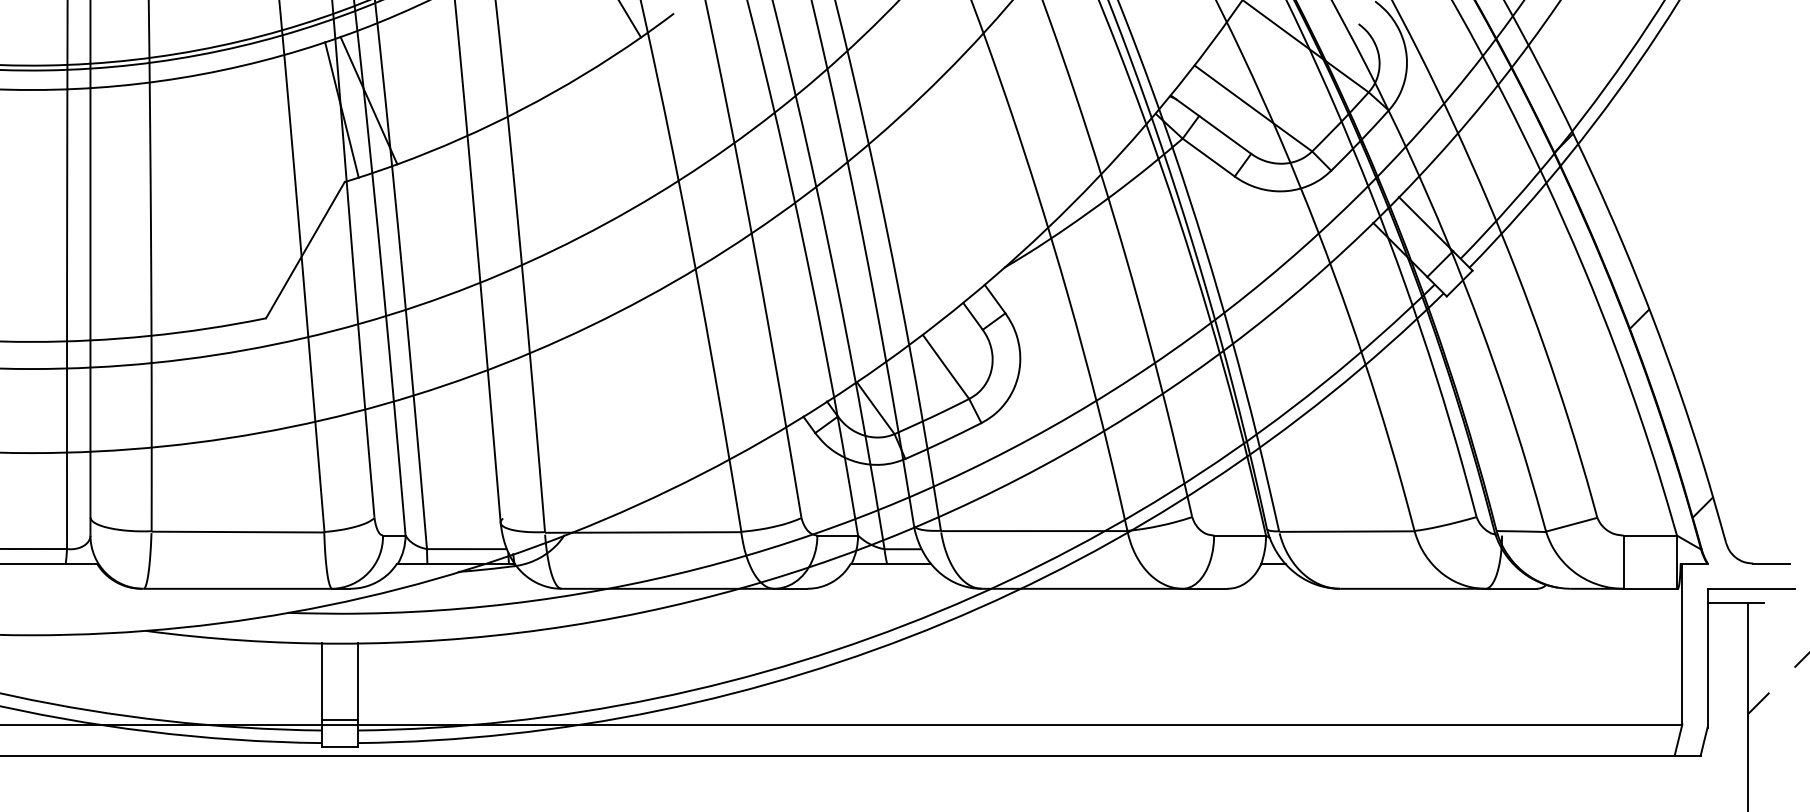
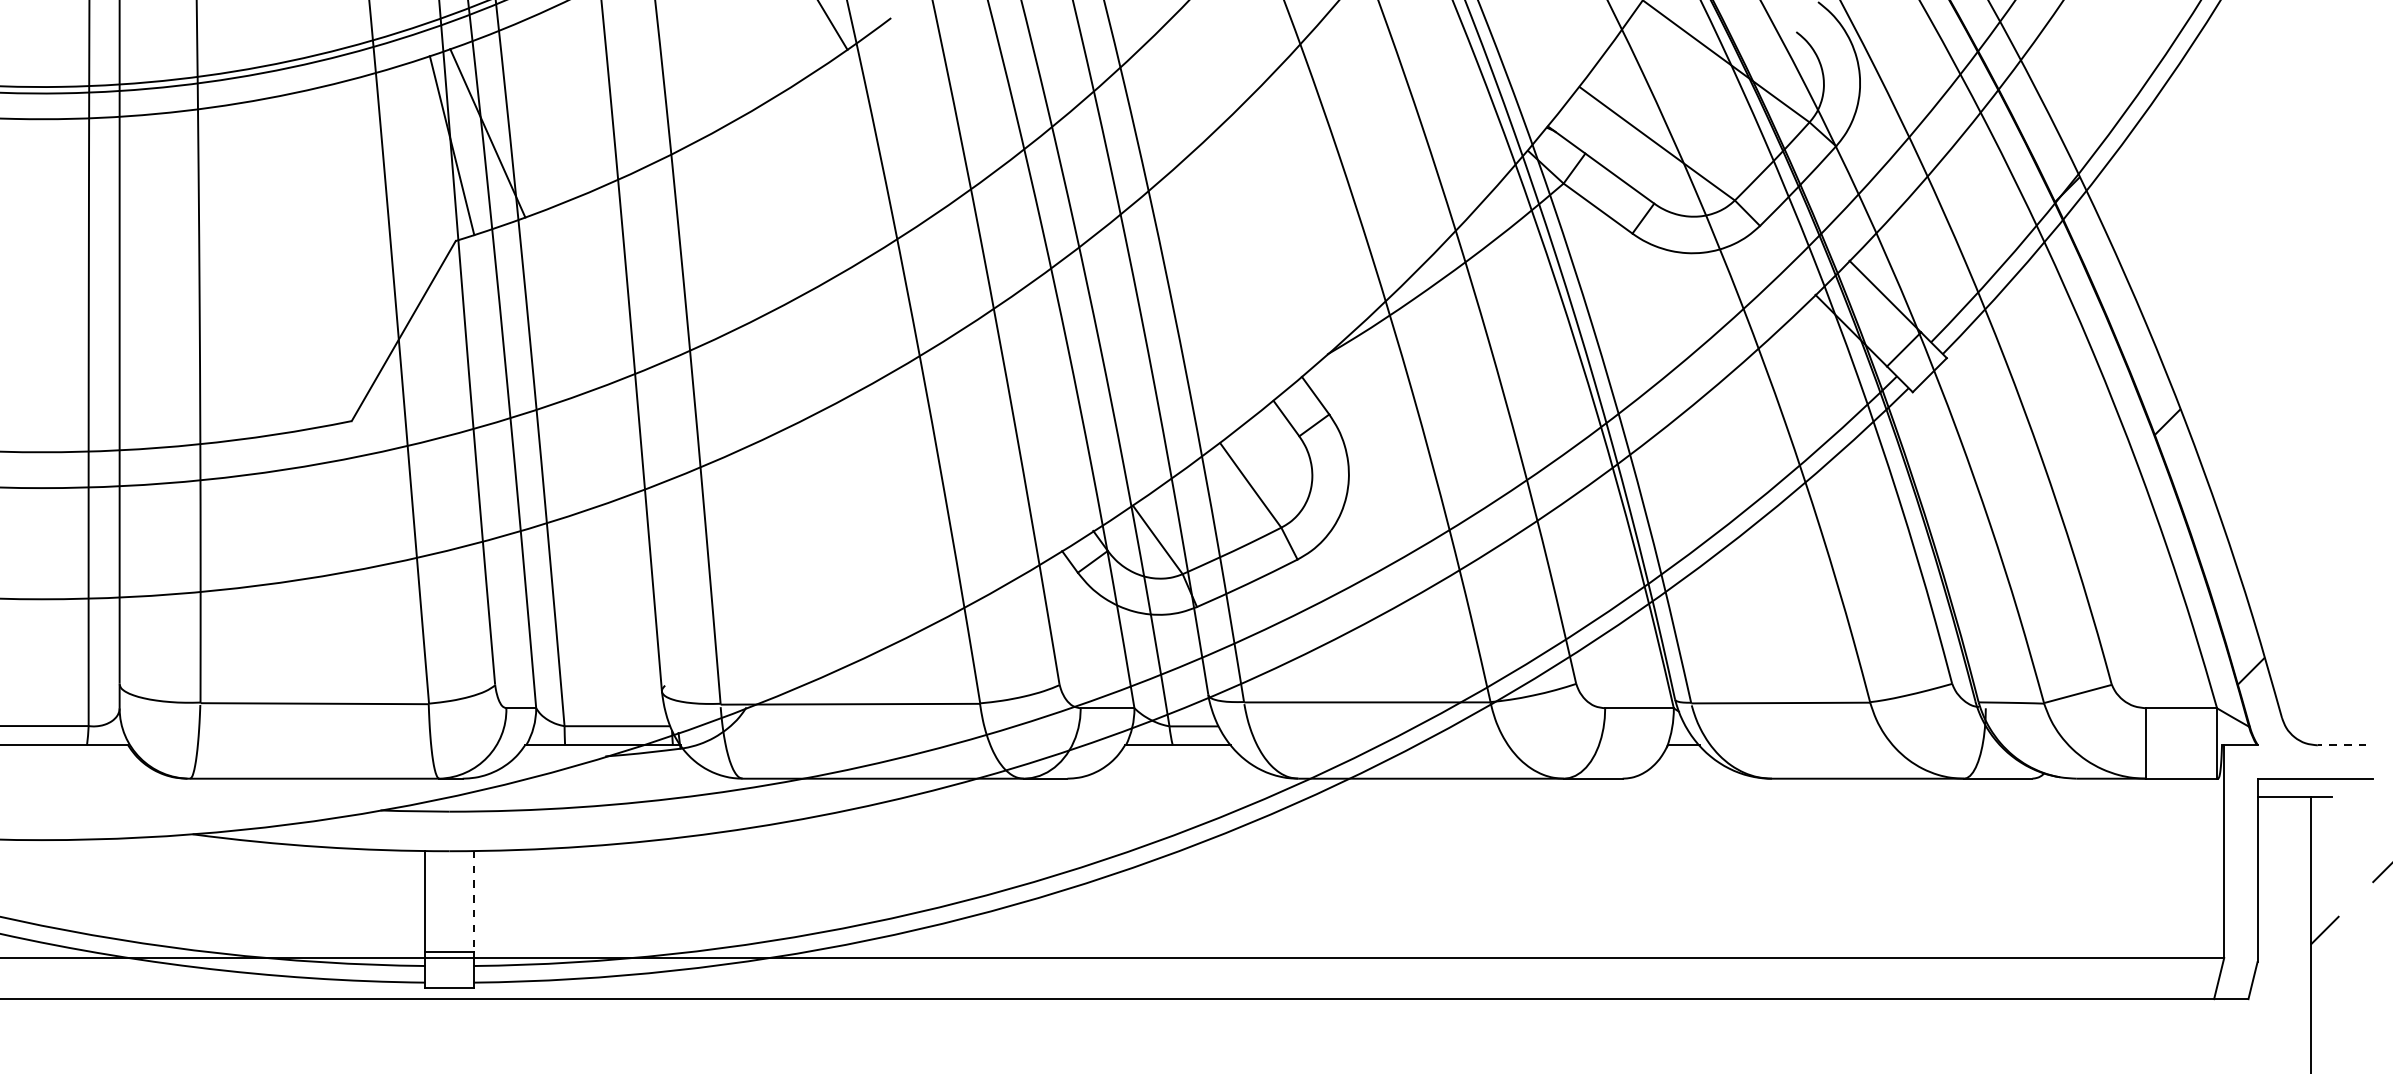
line: (1771, 563) -> (2341, 745), solid -> dashed
line: (358, 681) -> (473, 901), solid -> dashed

